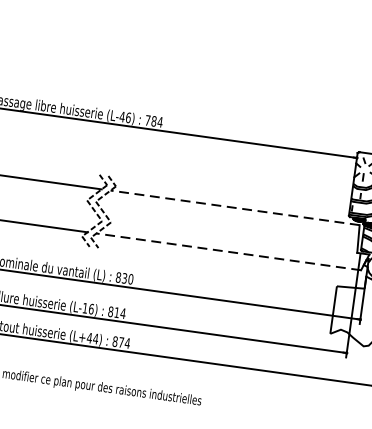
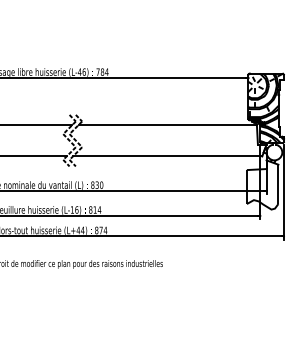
line: (234, 207) -> (167, 124), dashed -> solid
line: (228, 251) -> (167, 156), dashed -> solid

